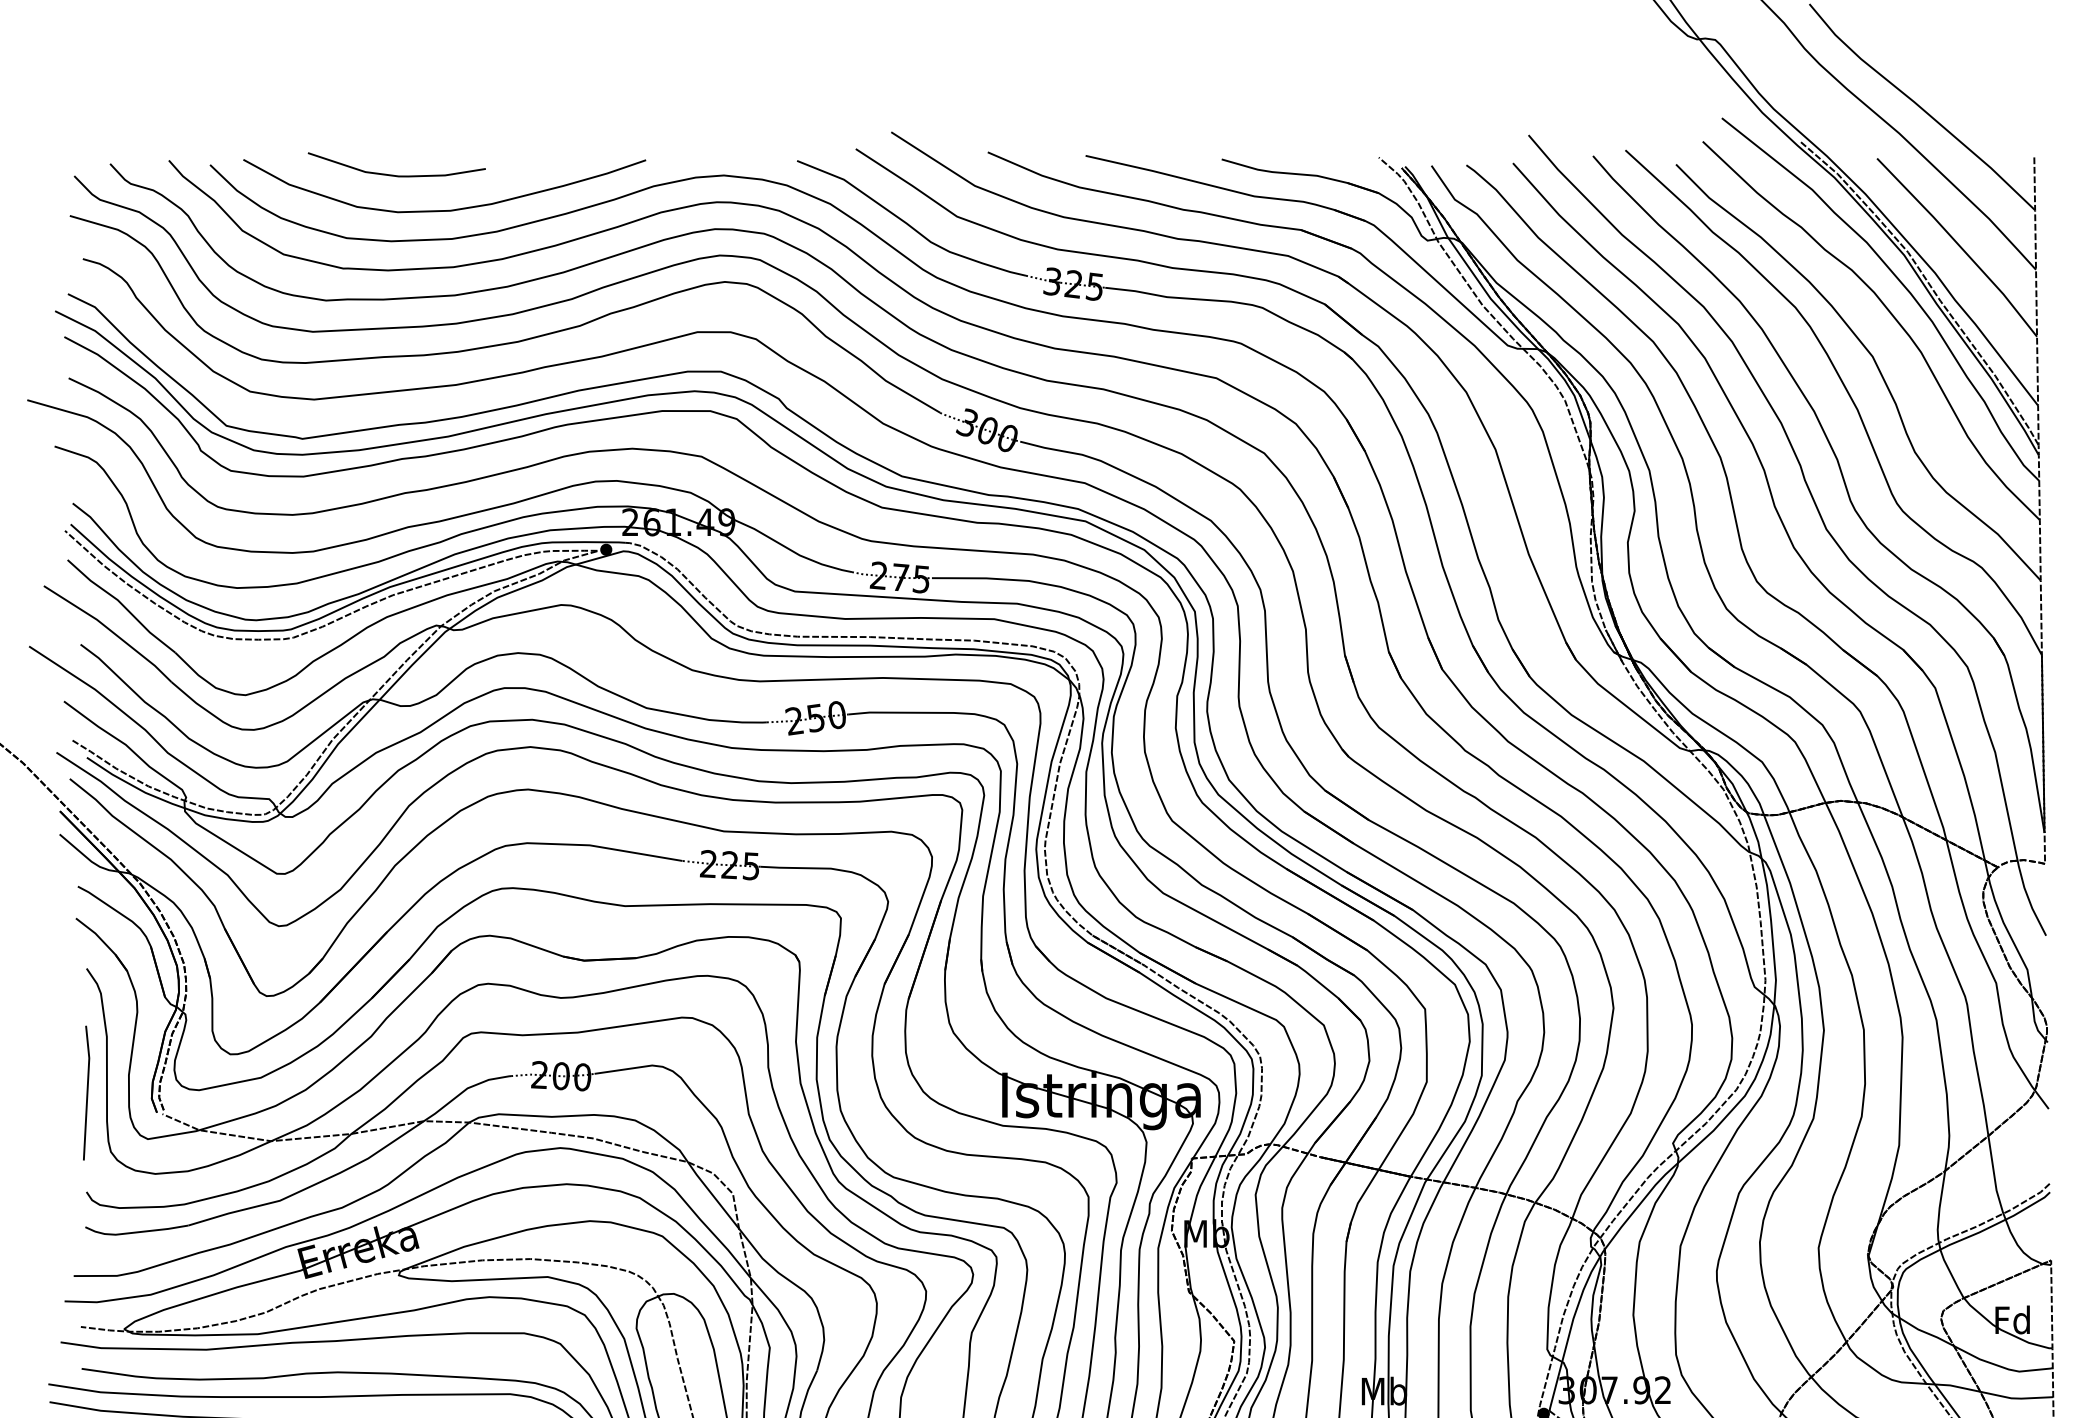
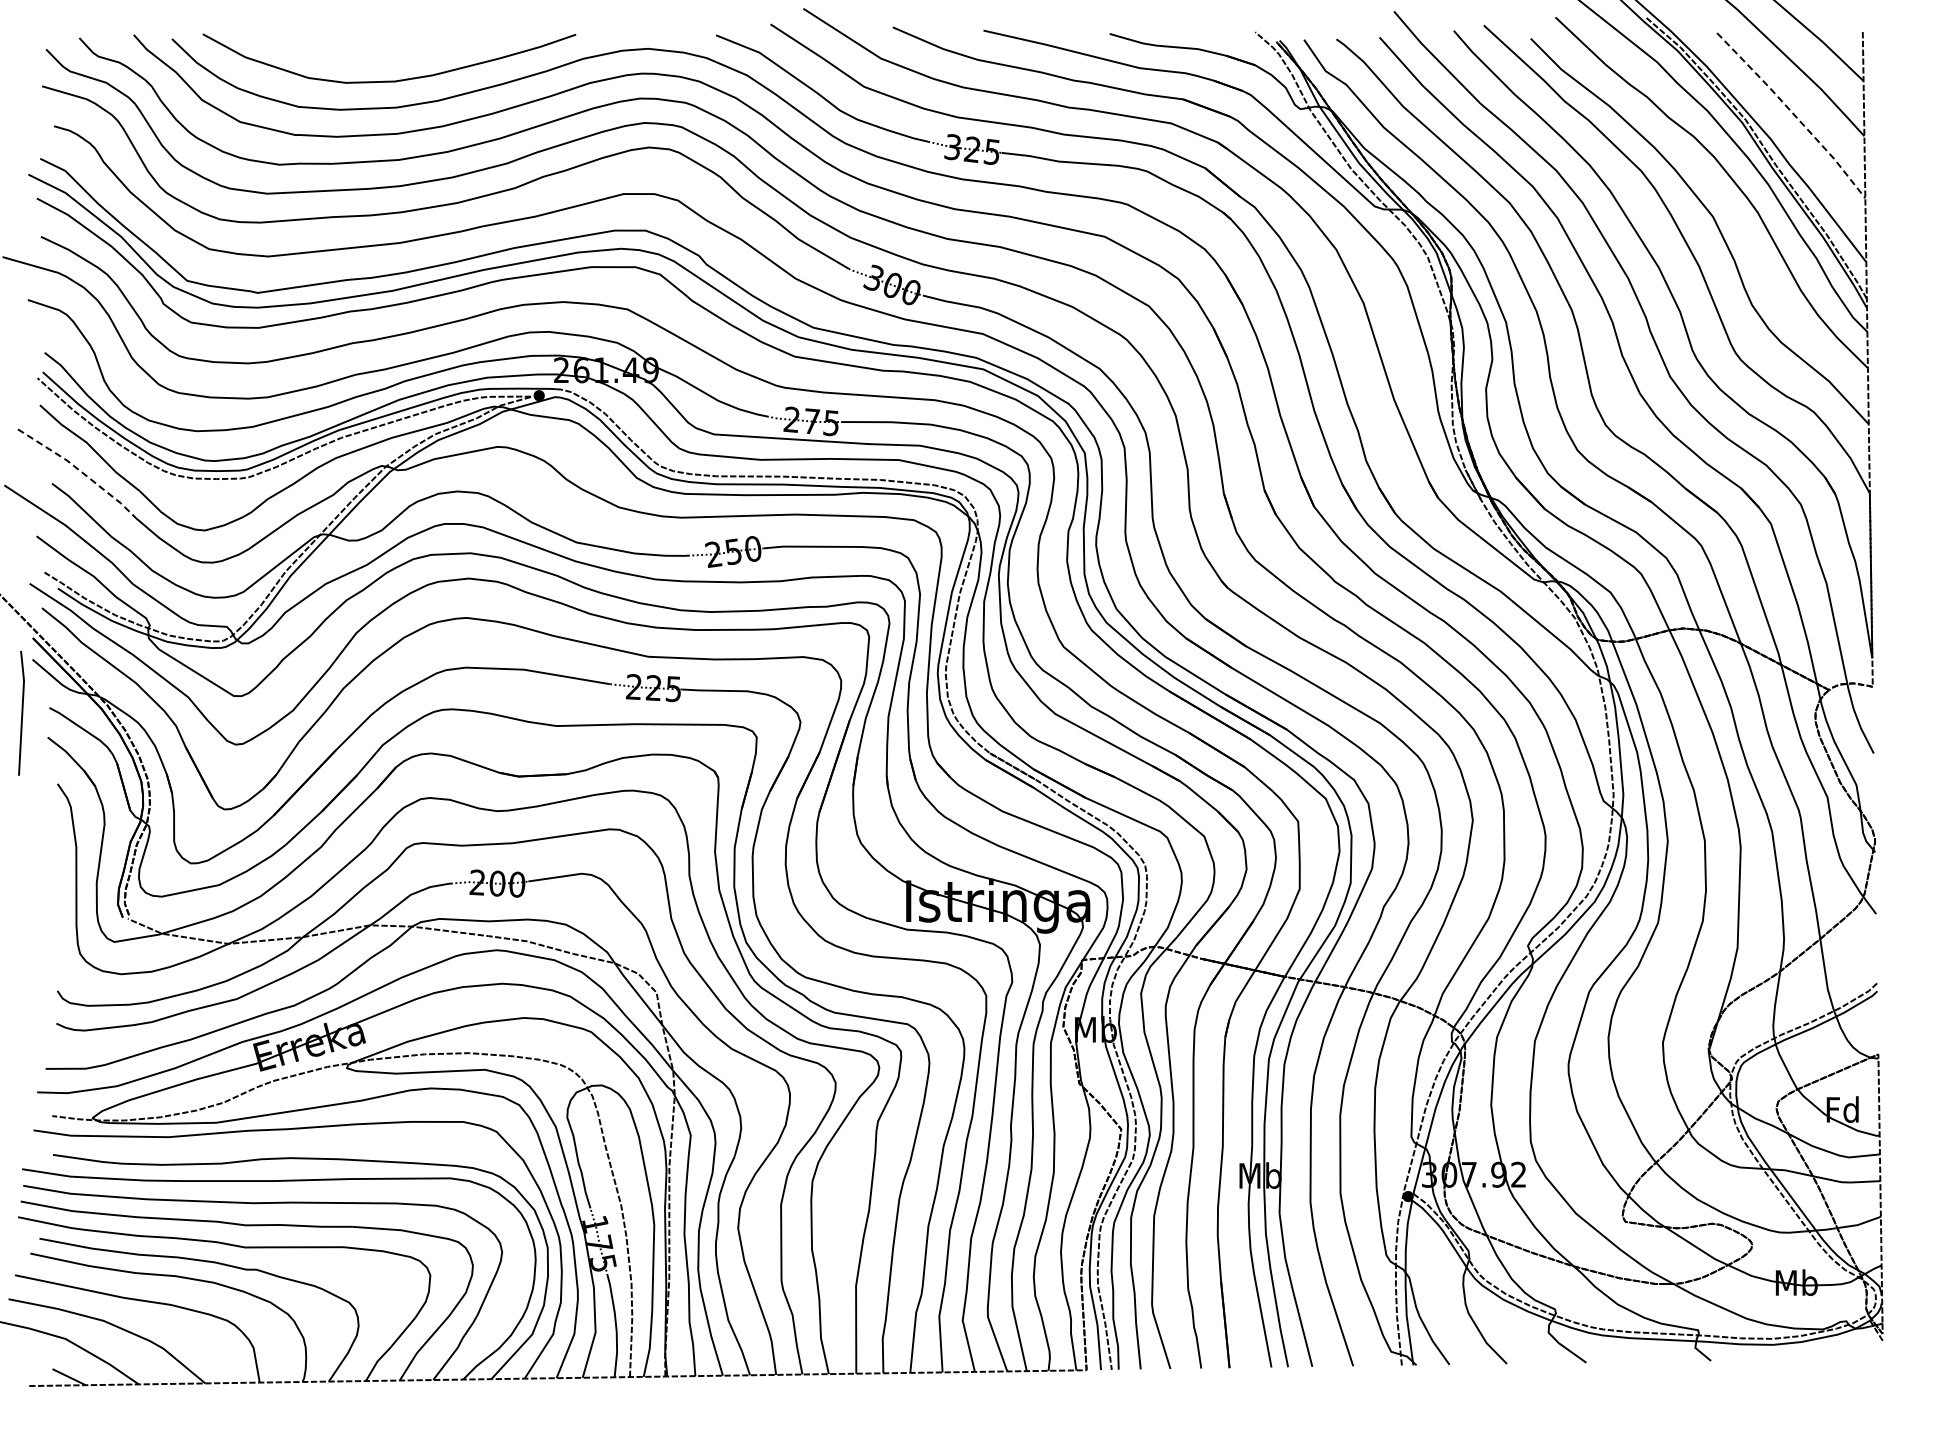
curve: (396, 175) -> (344, 48), removed
line: (1959, 245) -> (1793, 113), solid -> dashed
line: (110, 630) -> (79, 470), solid -> dashed
line: (86, 1092) -> (21, 712), moved

